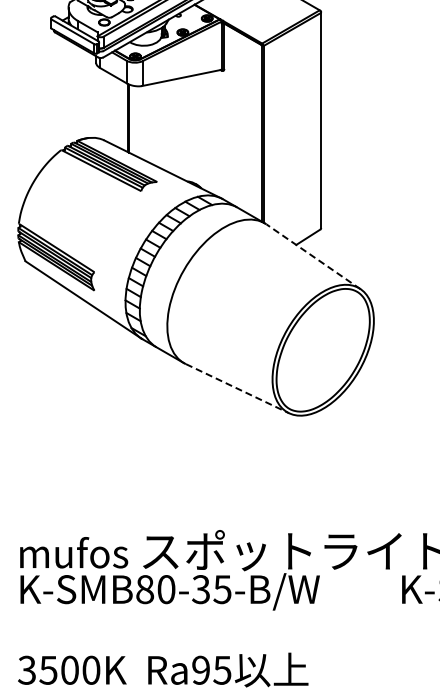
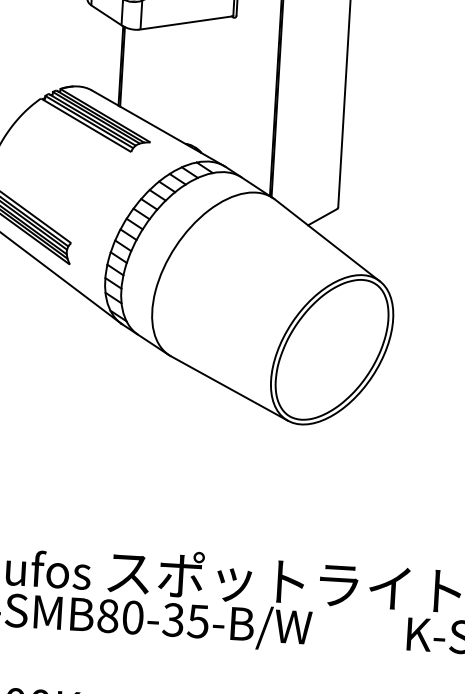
line: (313, 256) -> (327, 239), dashed -> solid
line: (237, 388) -> (229, 388), dashed -> solid

